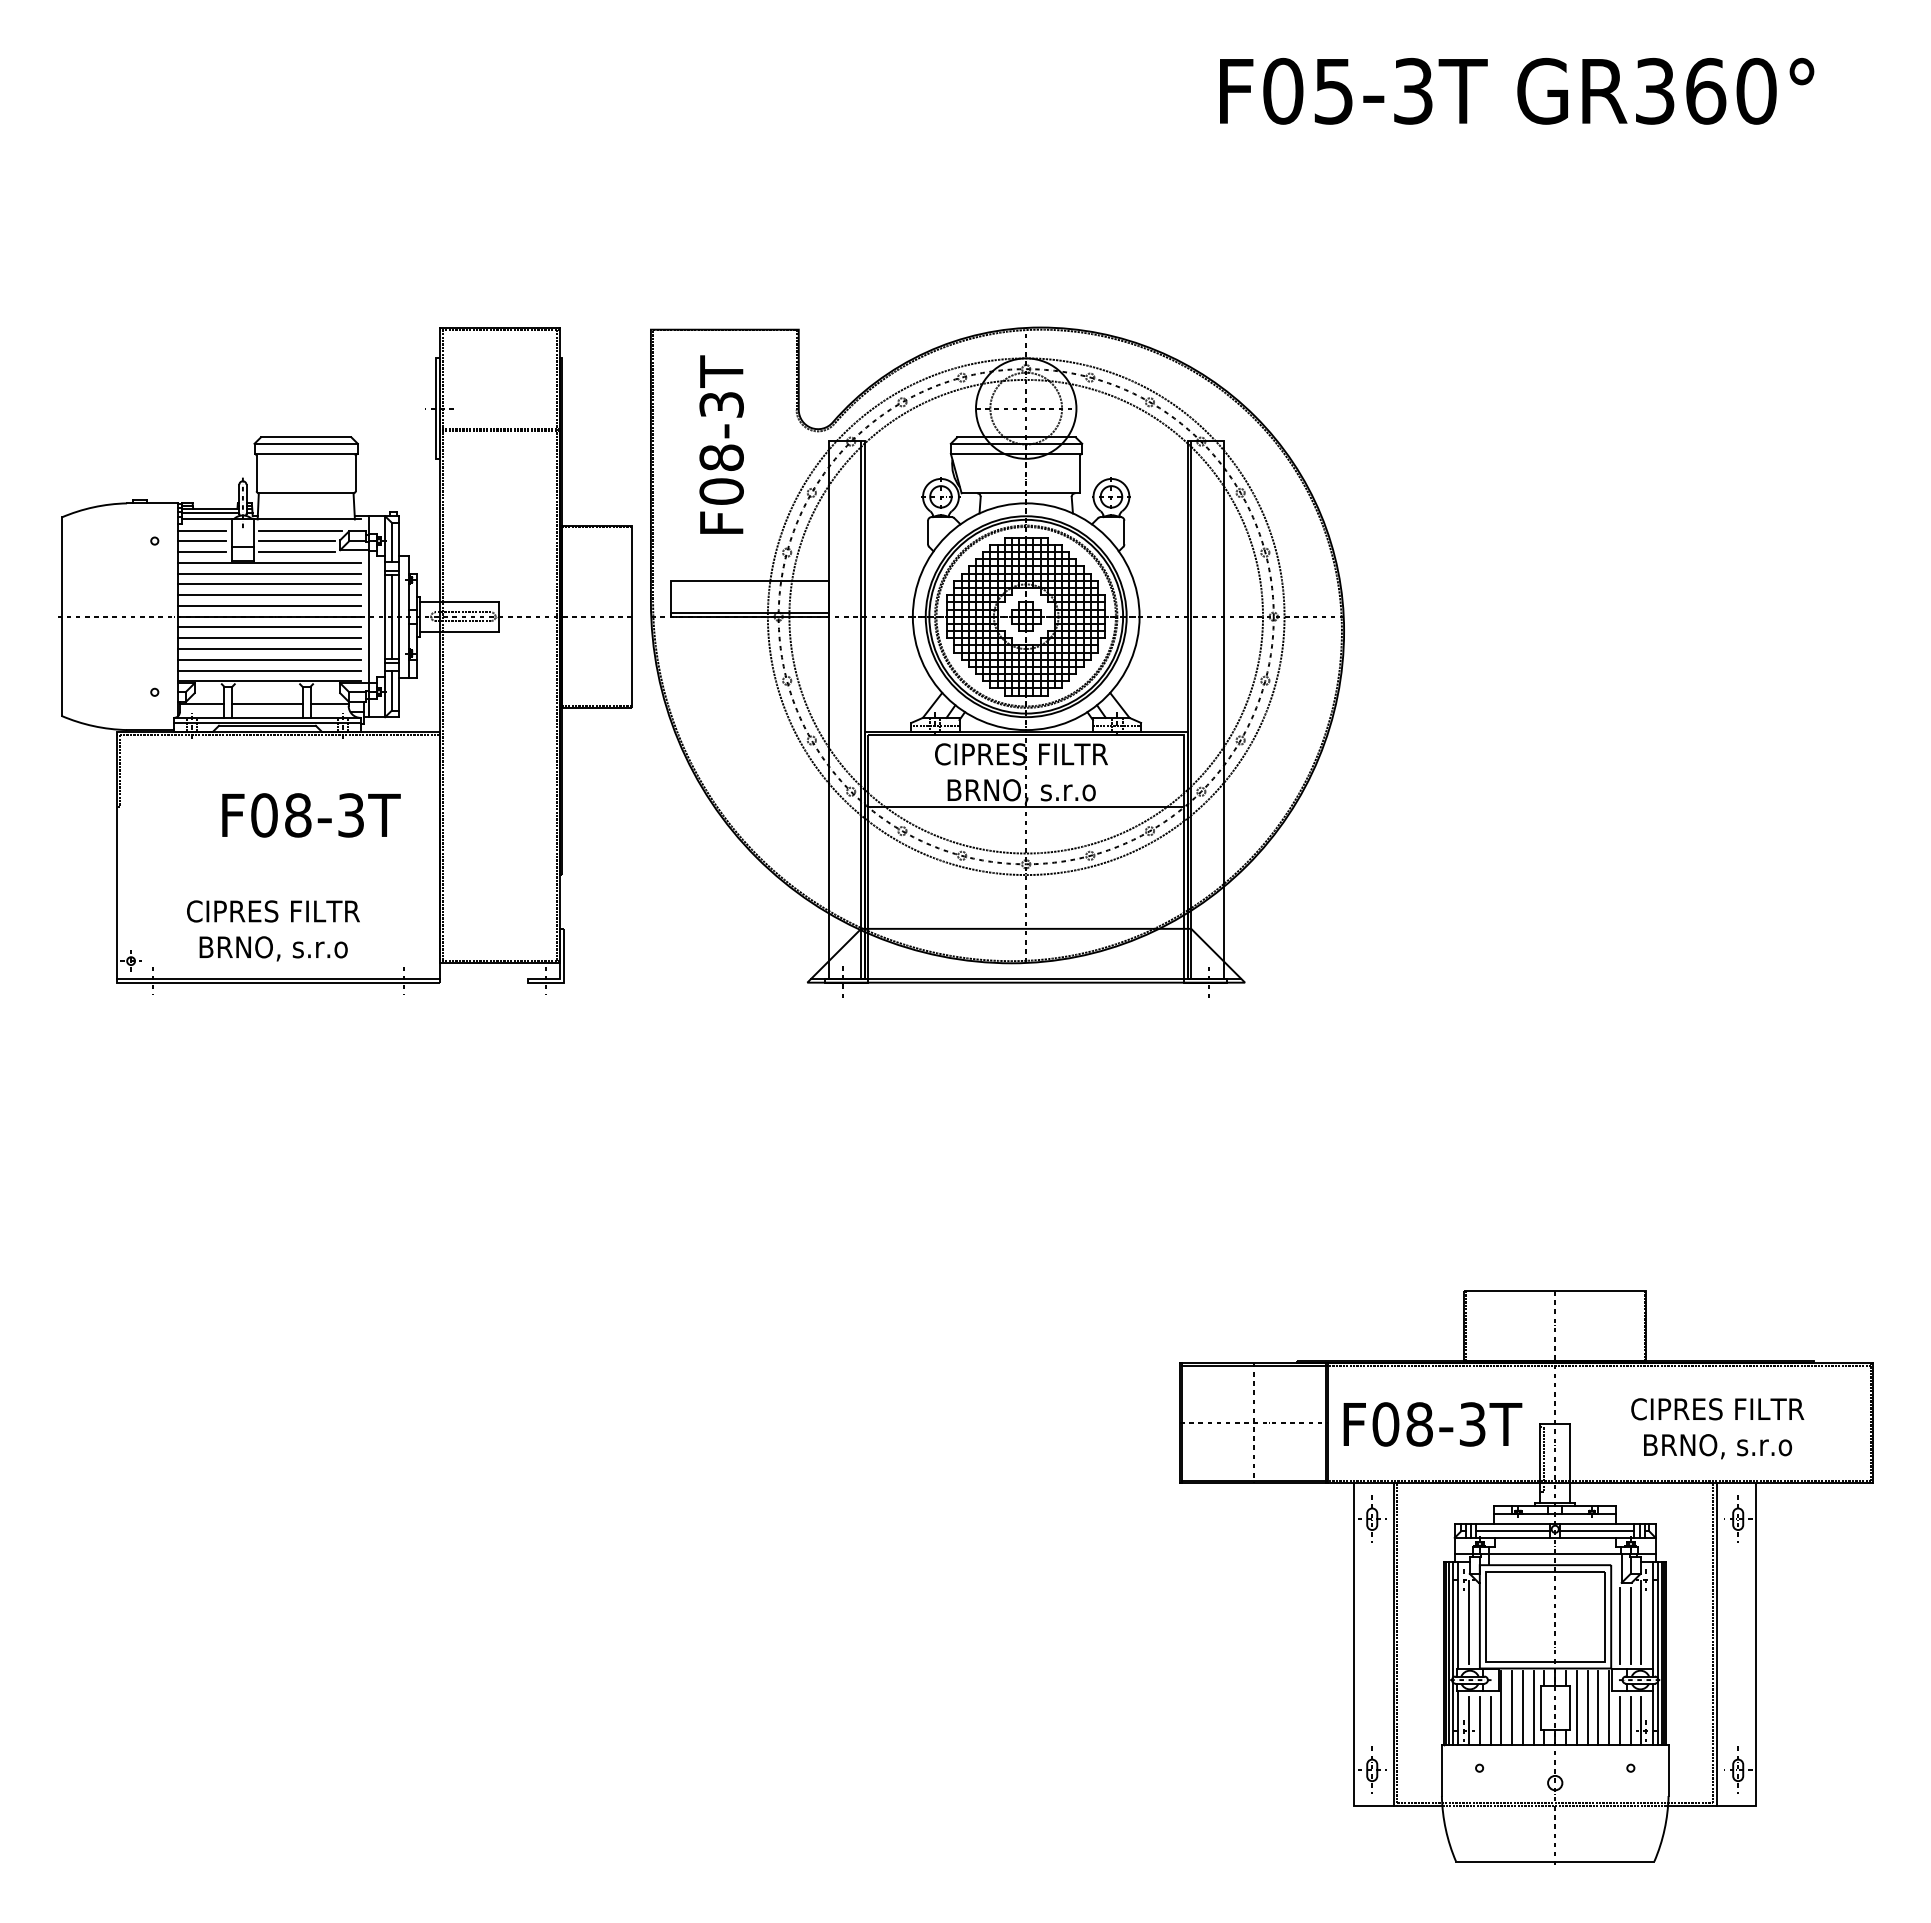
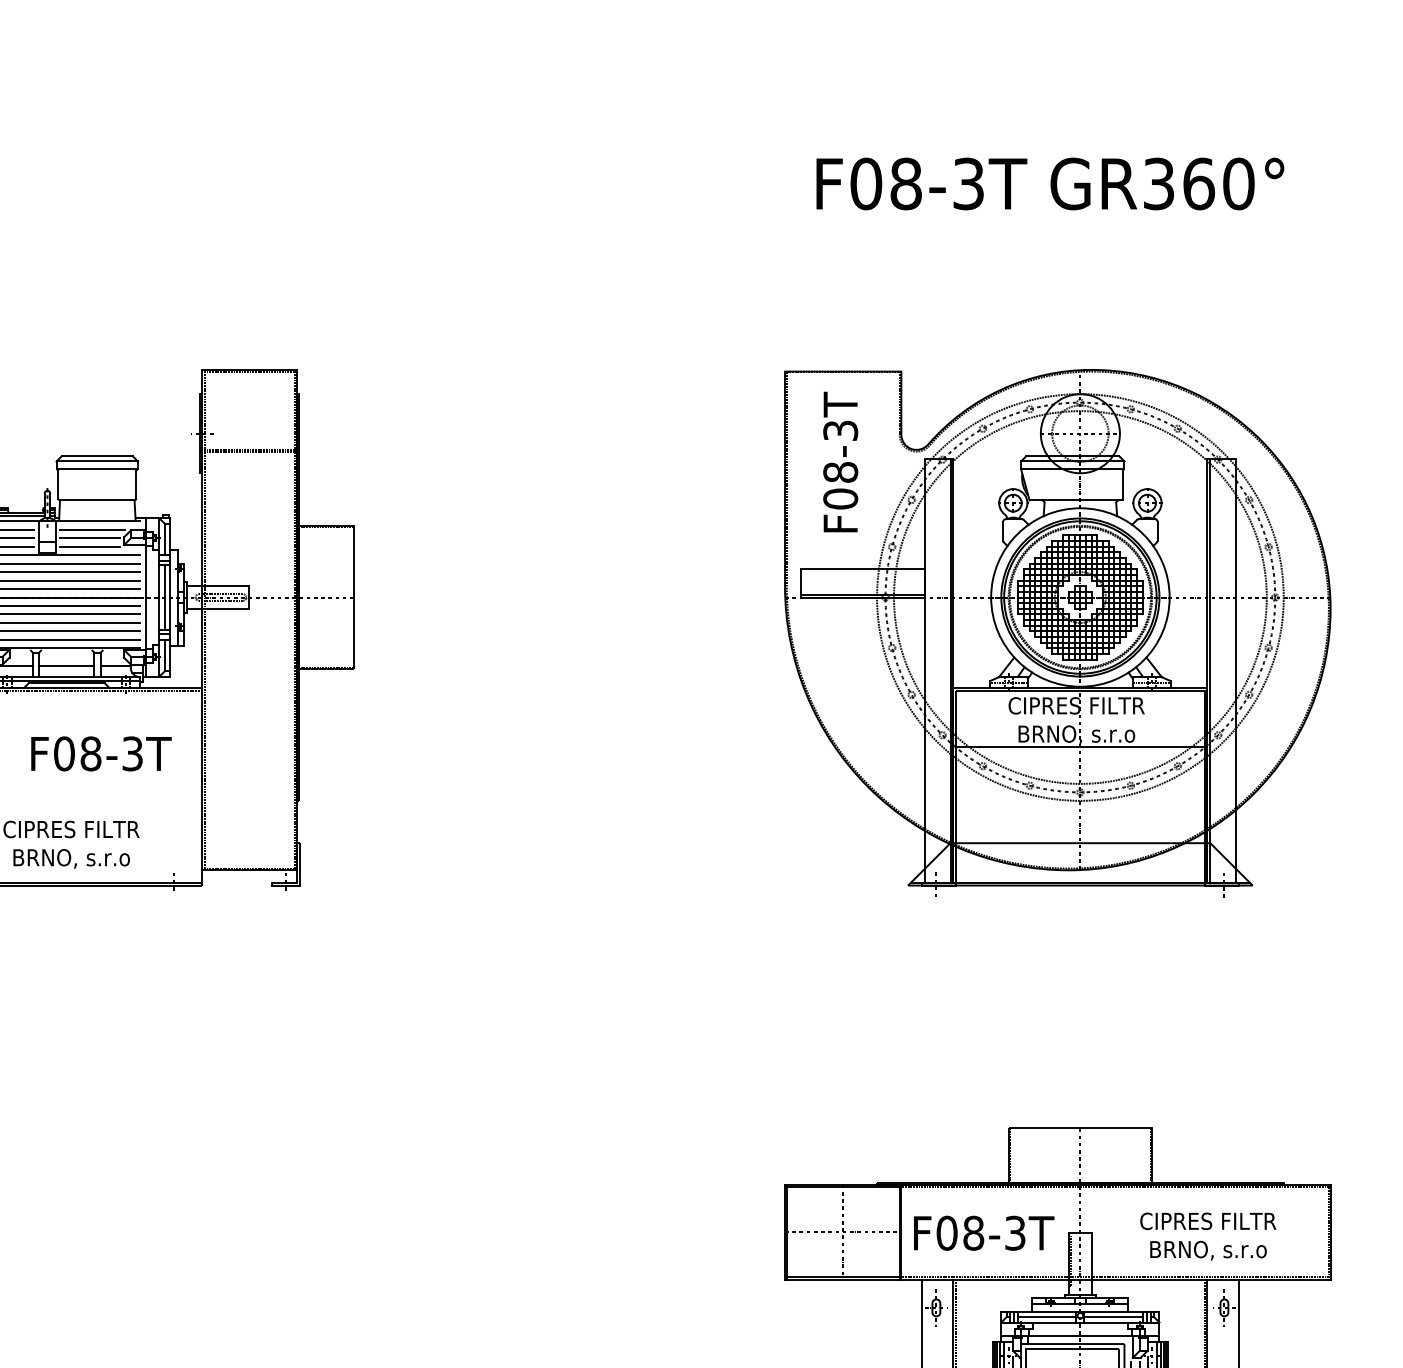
text: (1333, 90) -> (905, 183), F05-3T -> F08-3T
part: (997, 661) -> (1057, 632), moved

